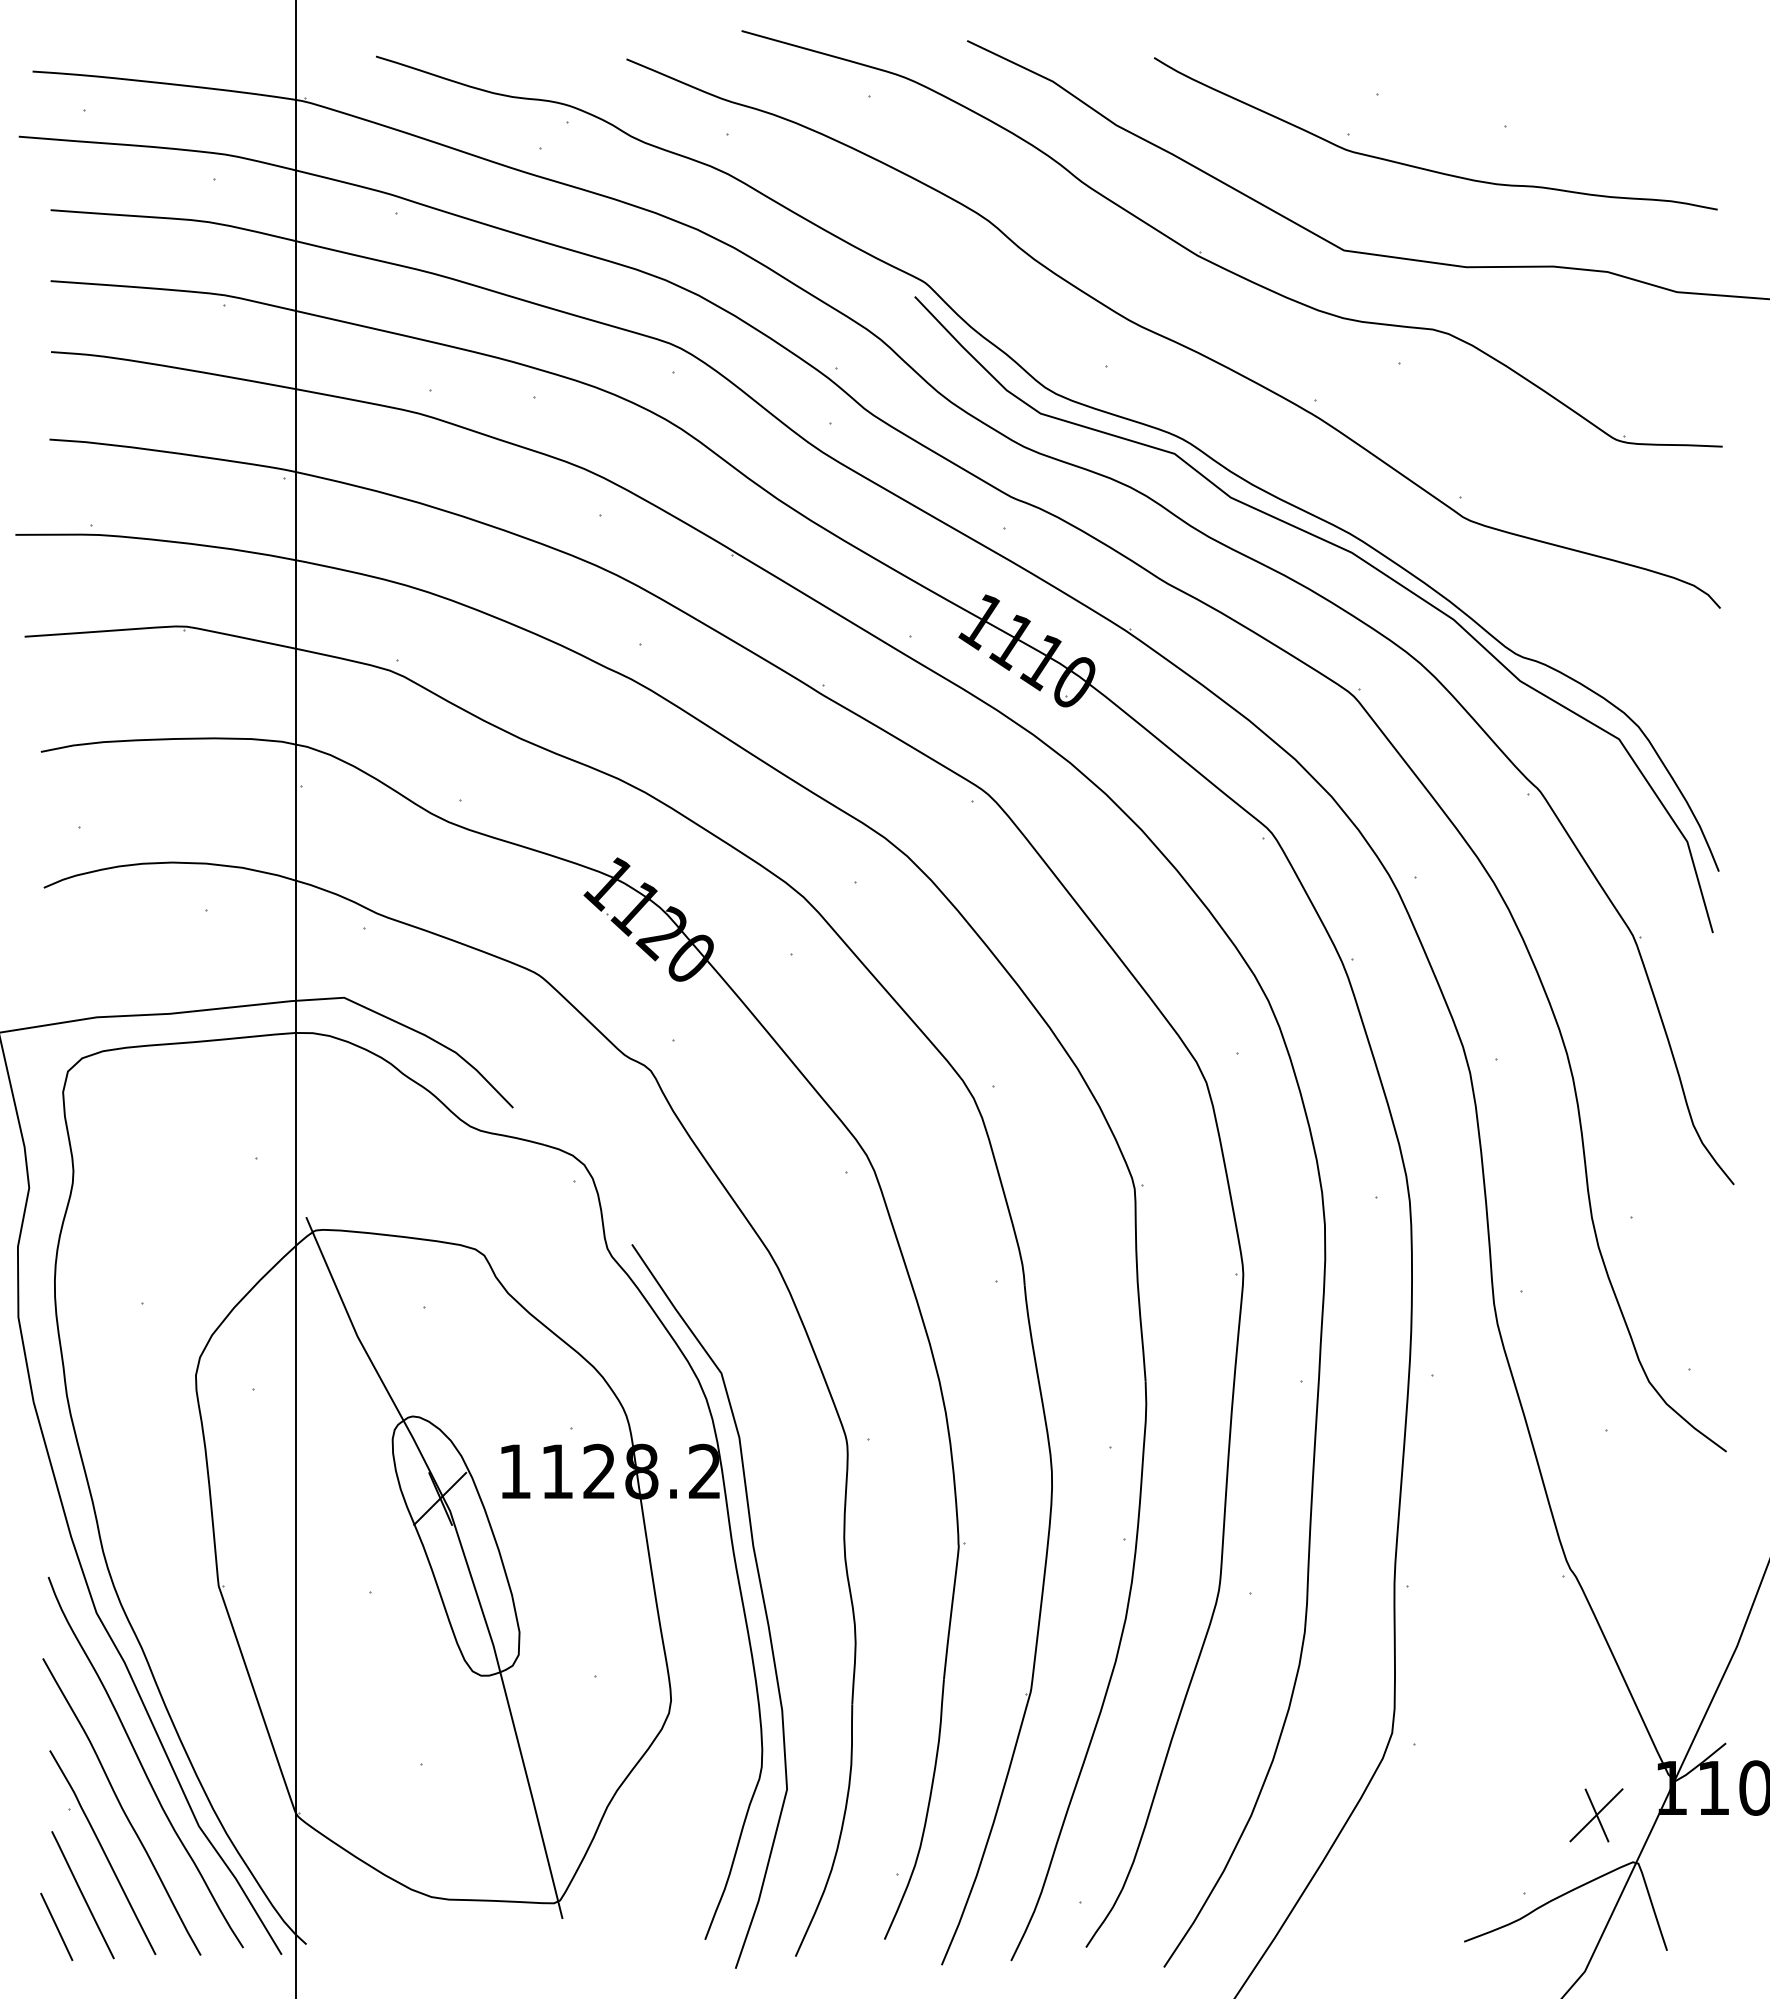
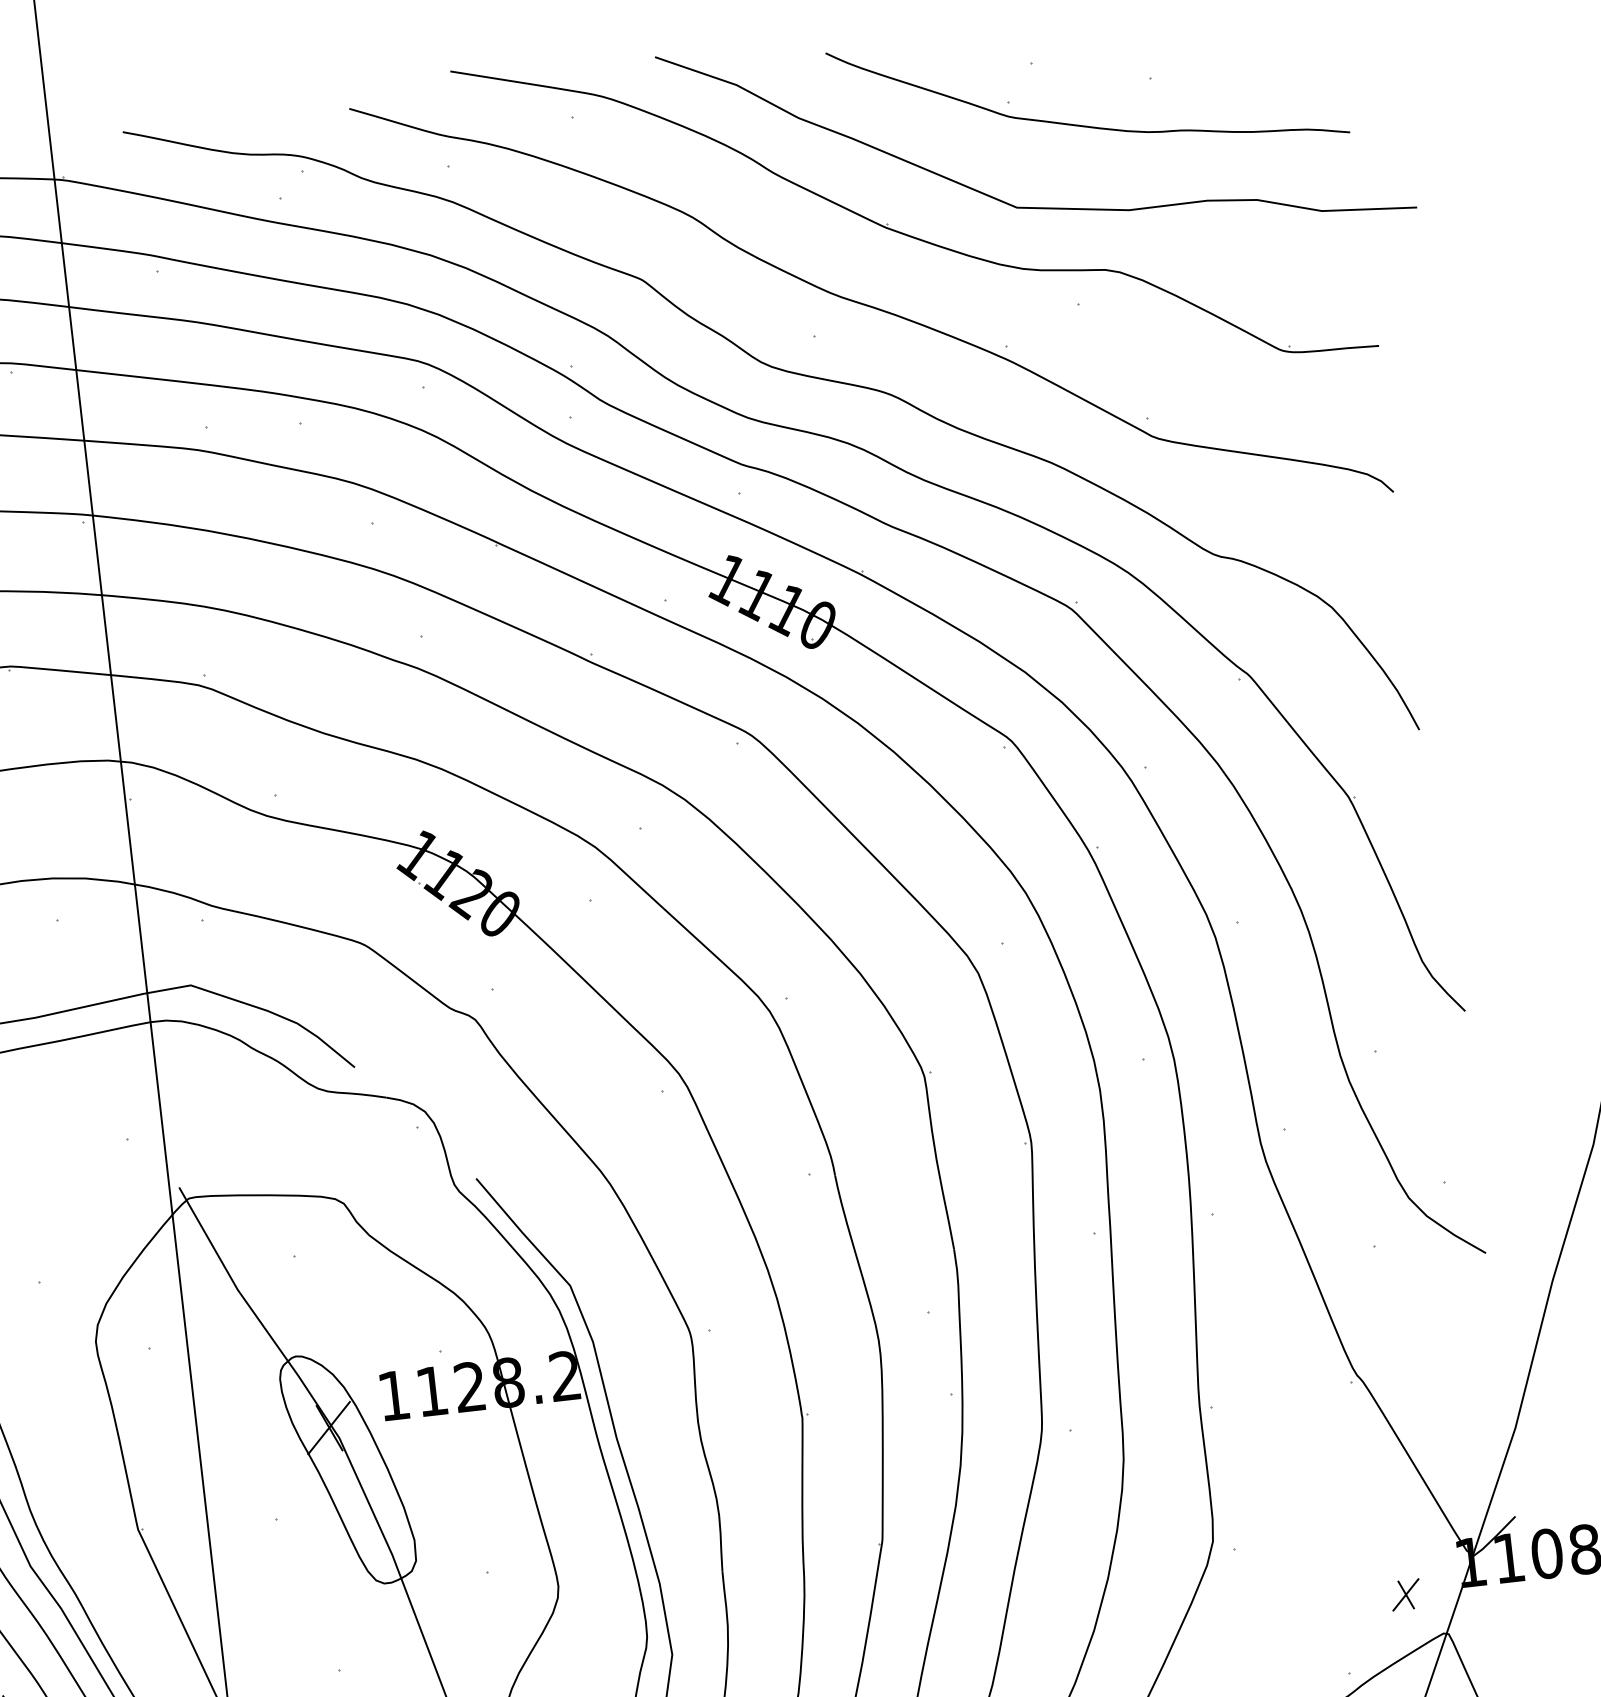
curve: (1339, 548) -> (1043, 477), removed
part: (1596, 1815) -> (1405, 1595), size x0.6

